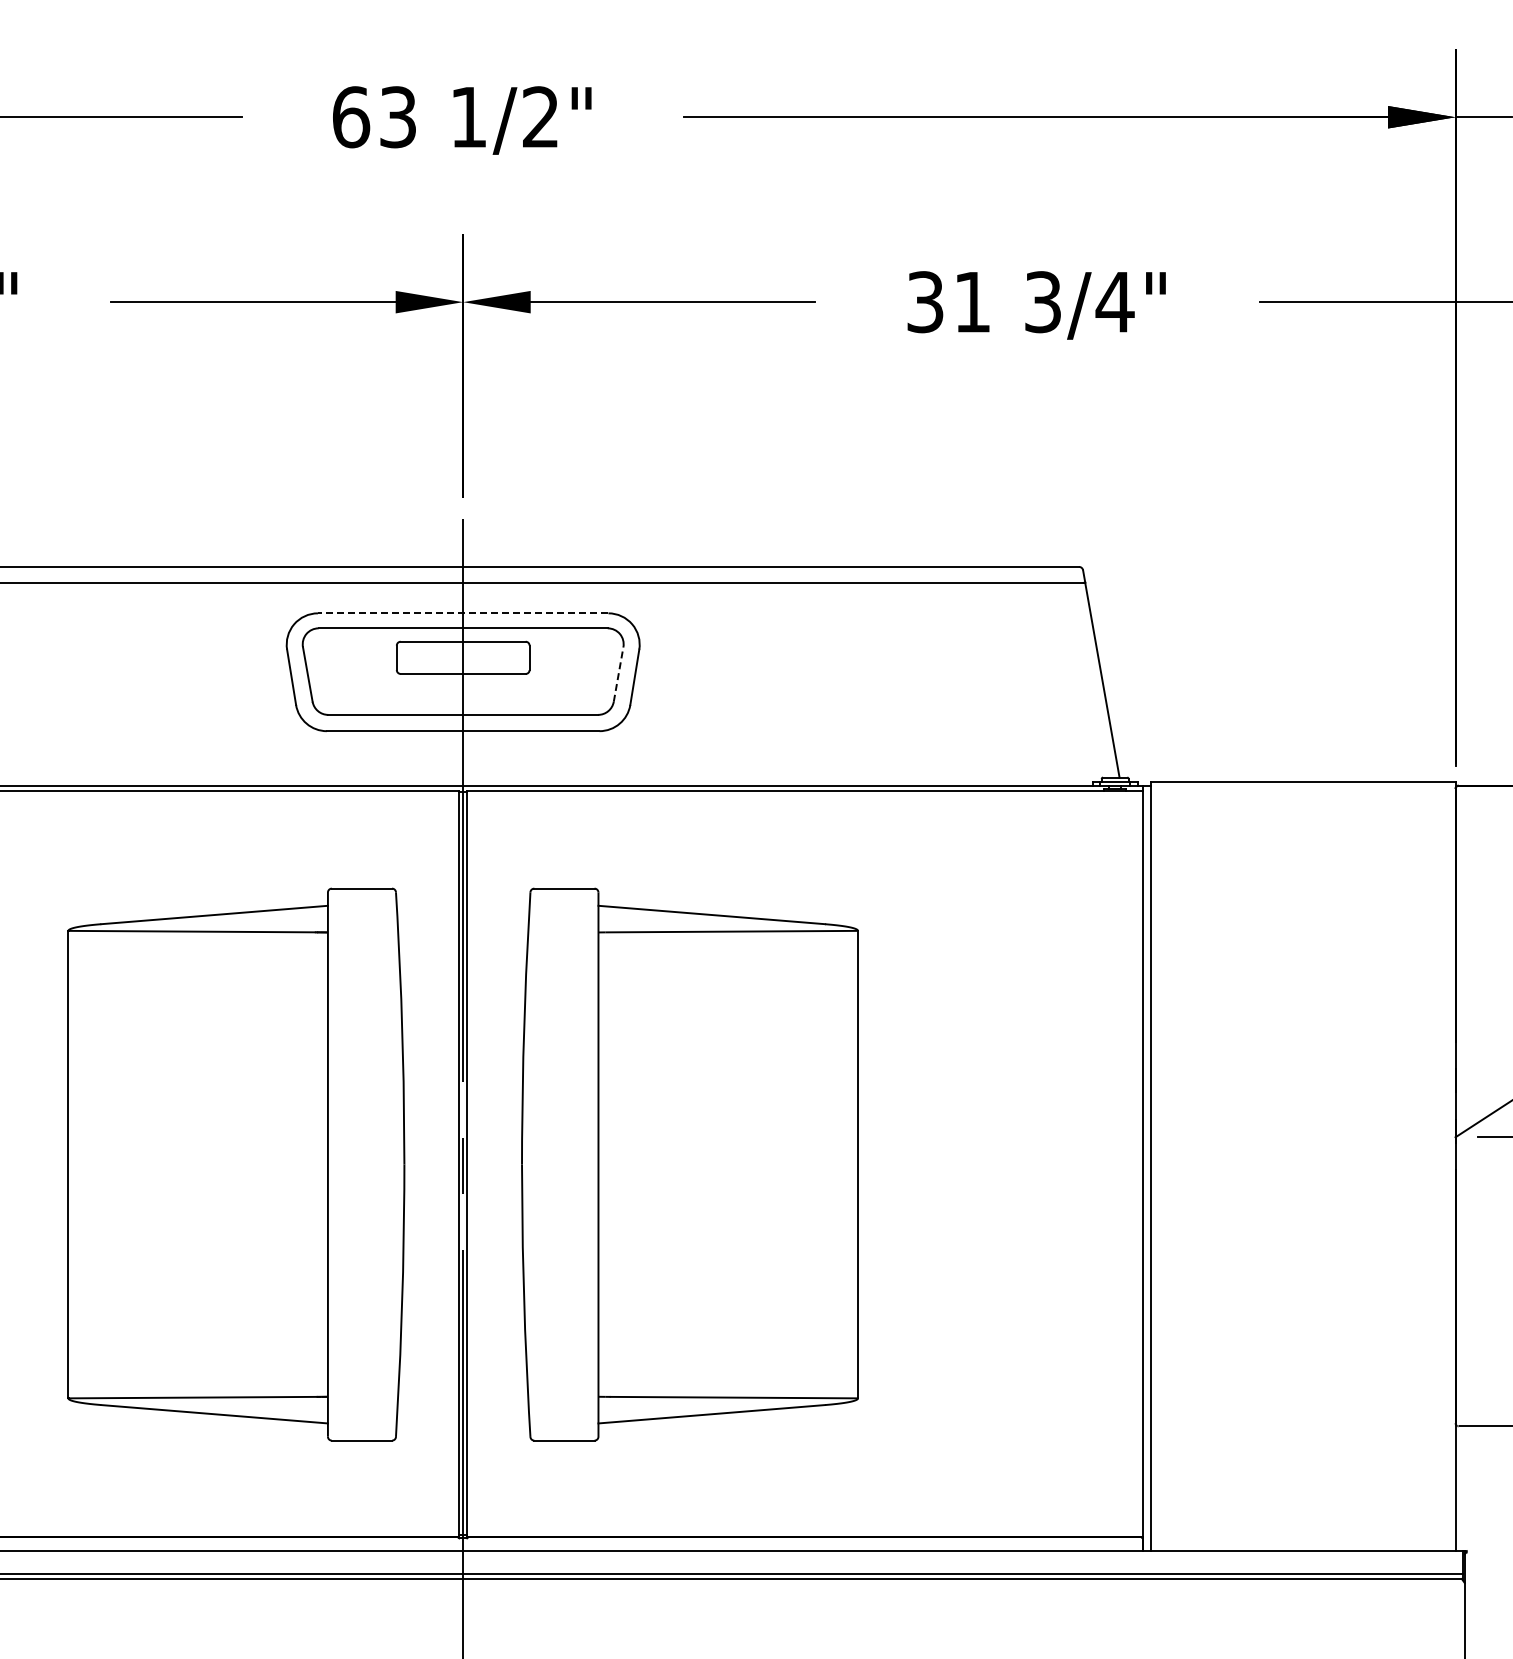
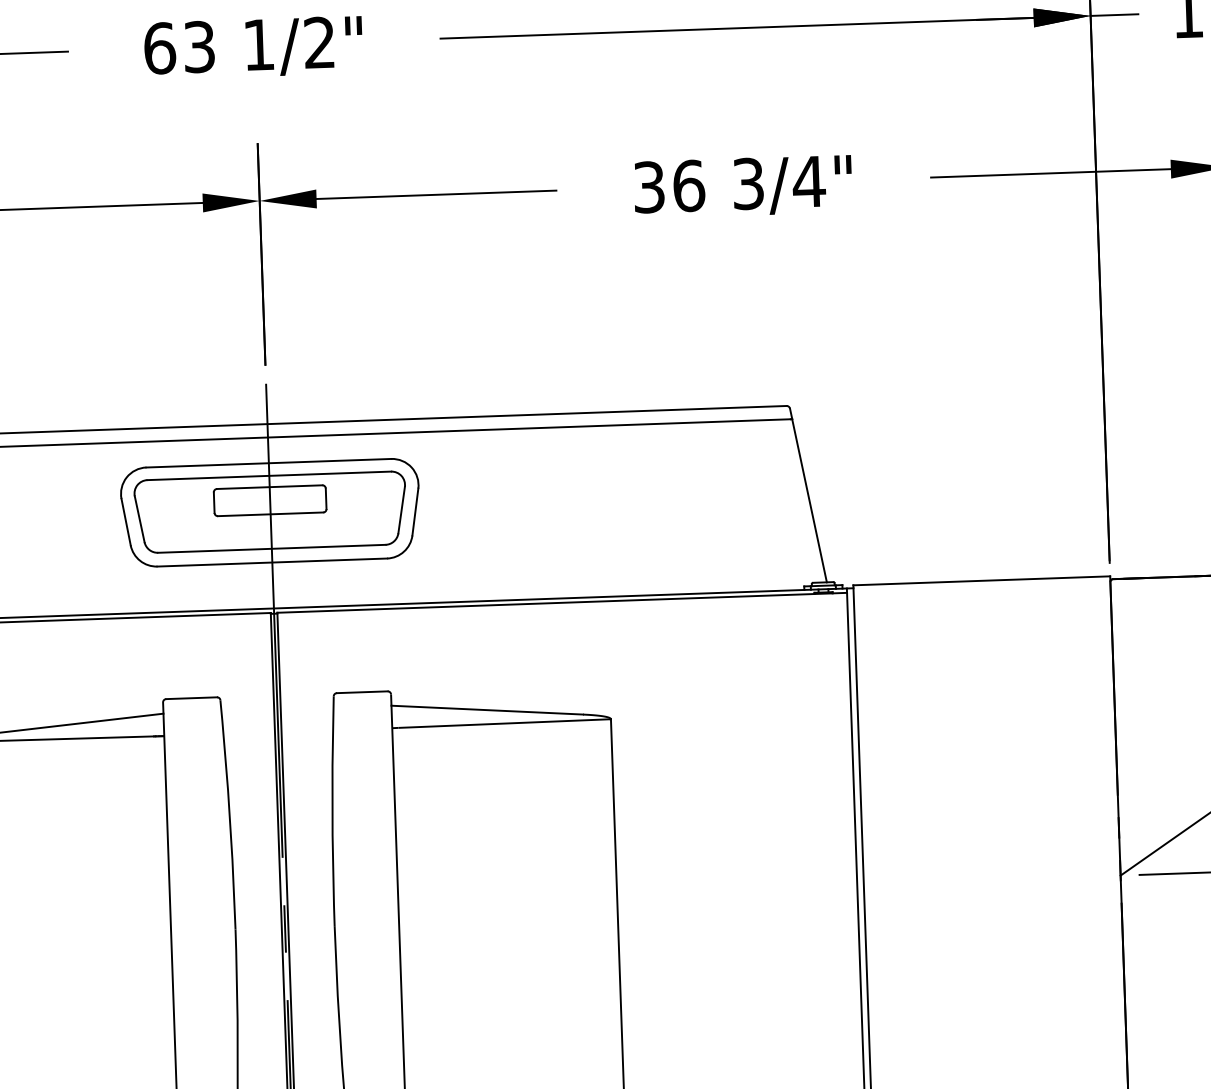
text: (972, 302) -> (688, 186), 31 -> 36
line: (462, 613) -> (268, 463), dashed -> solid
line: (618, 674) -> (401, 510), dashed -> solid

